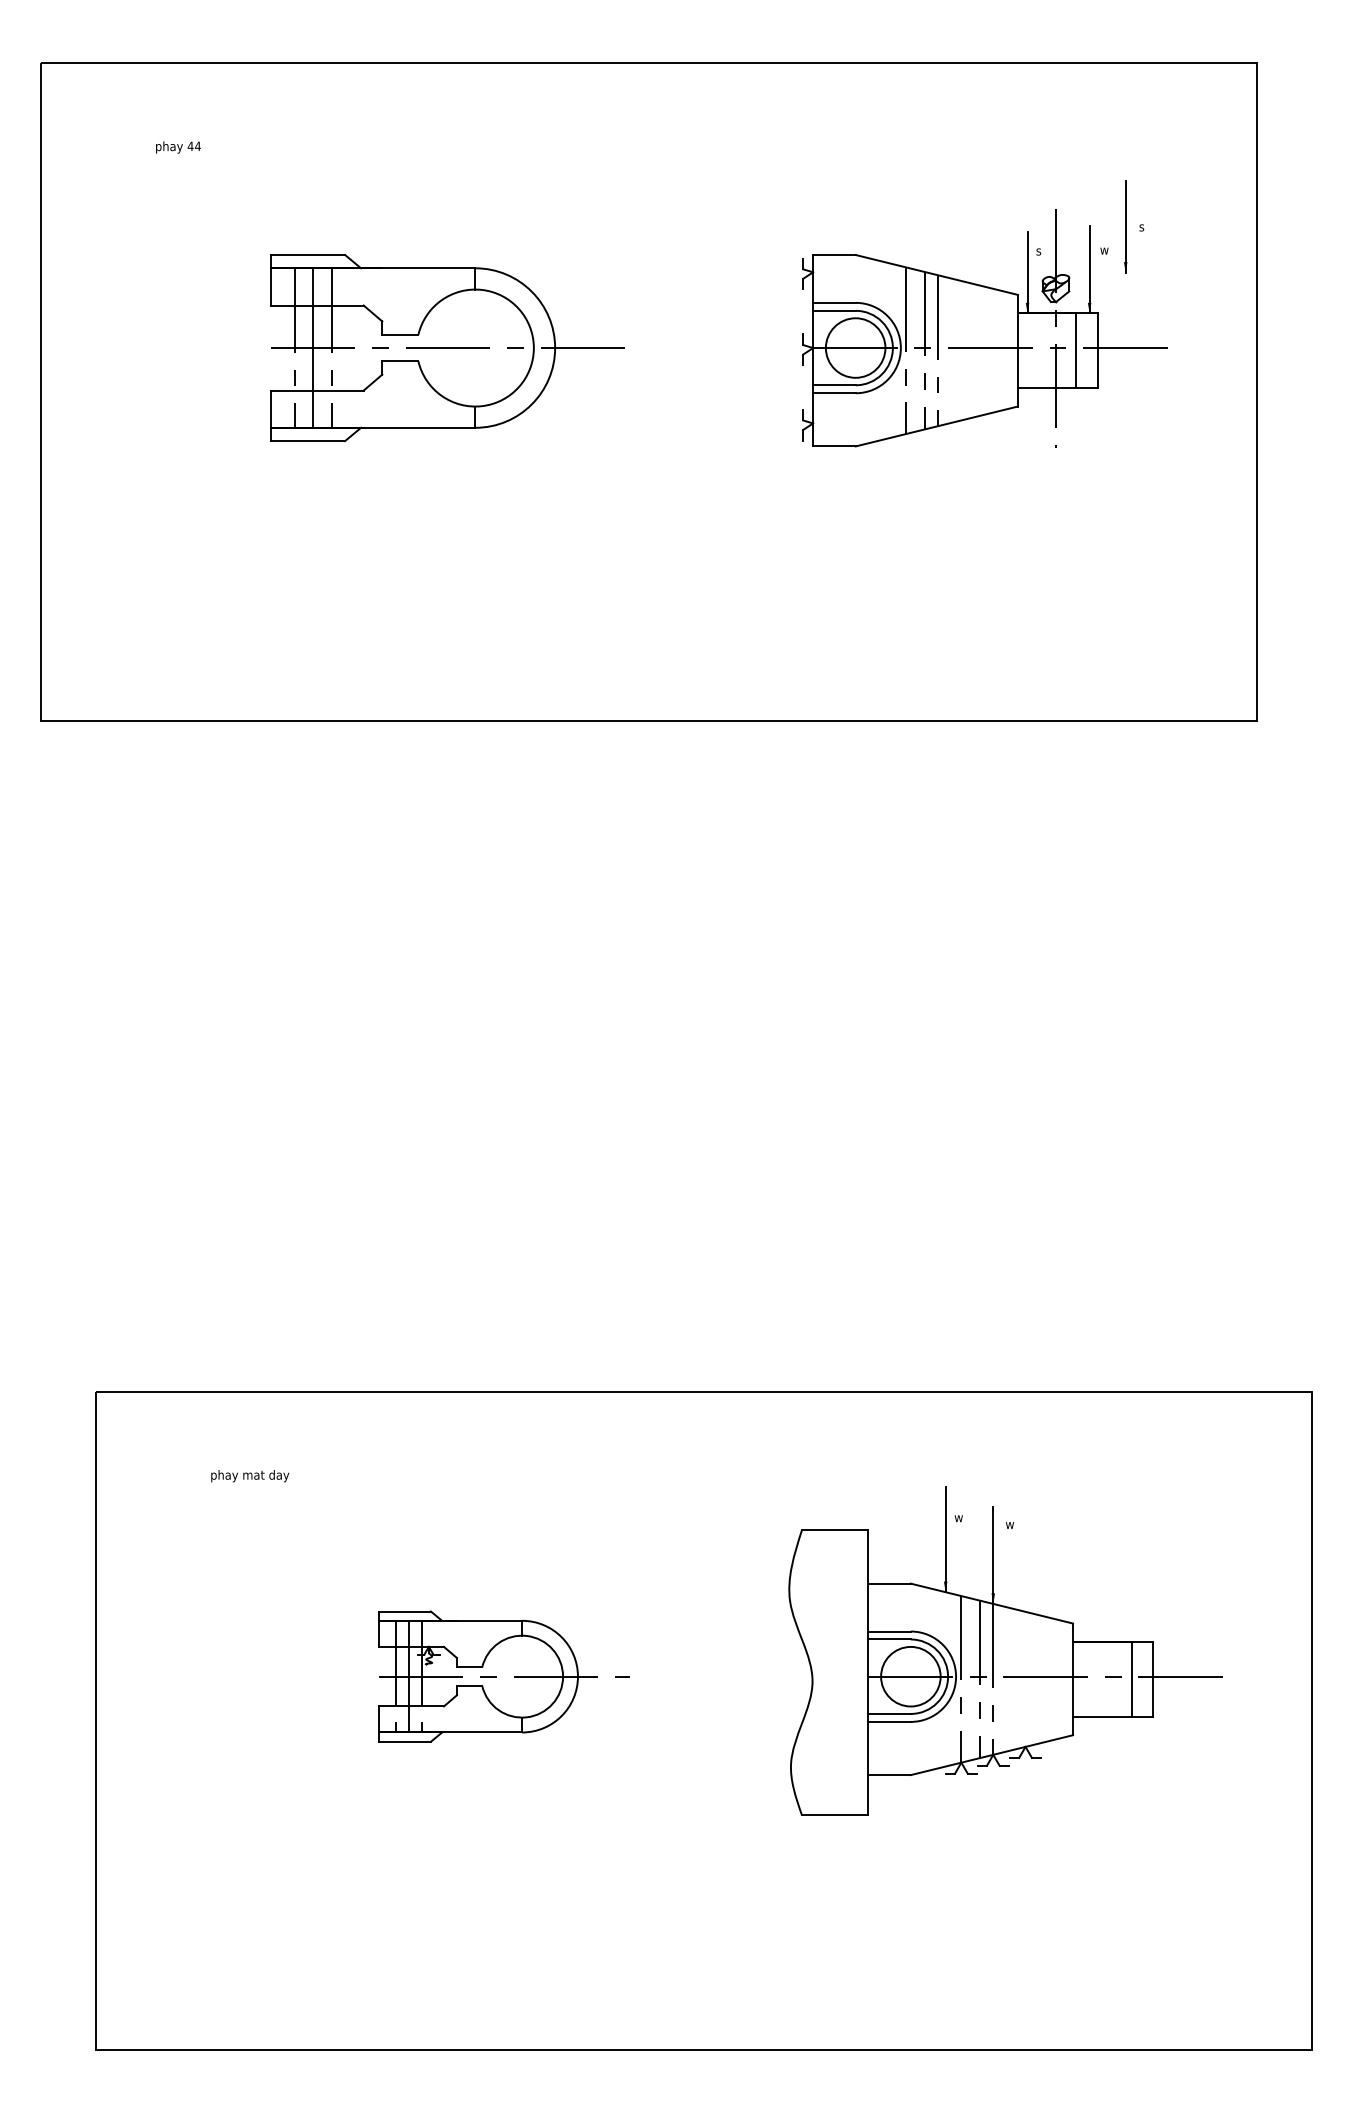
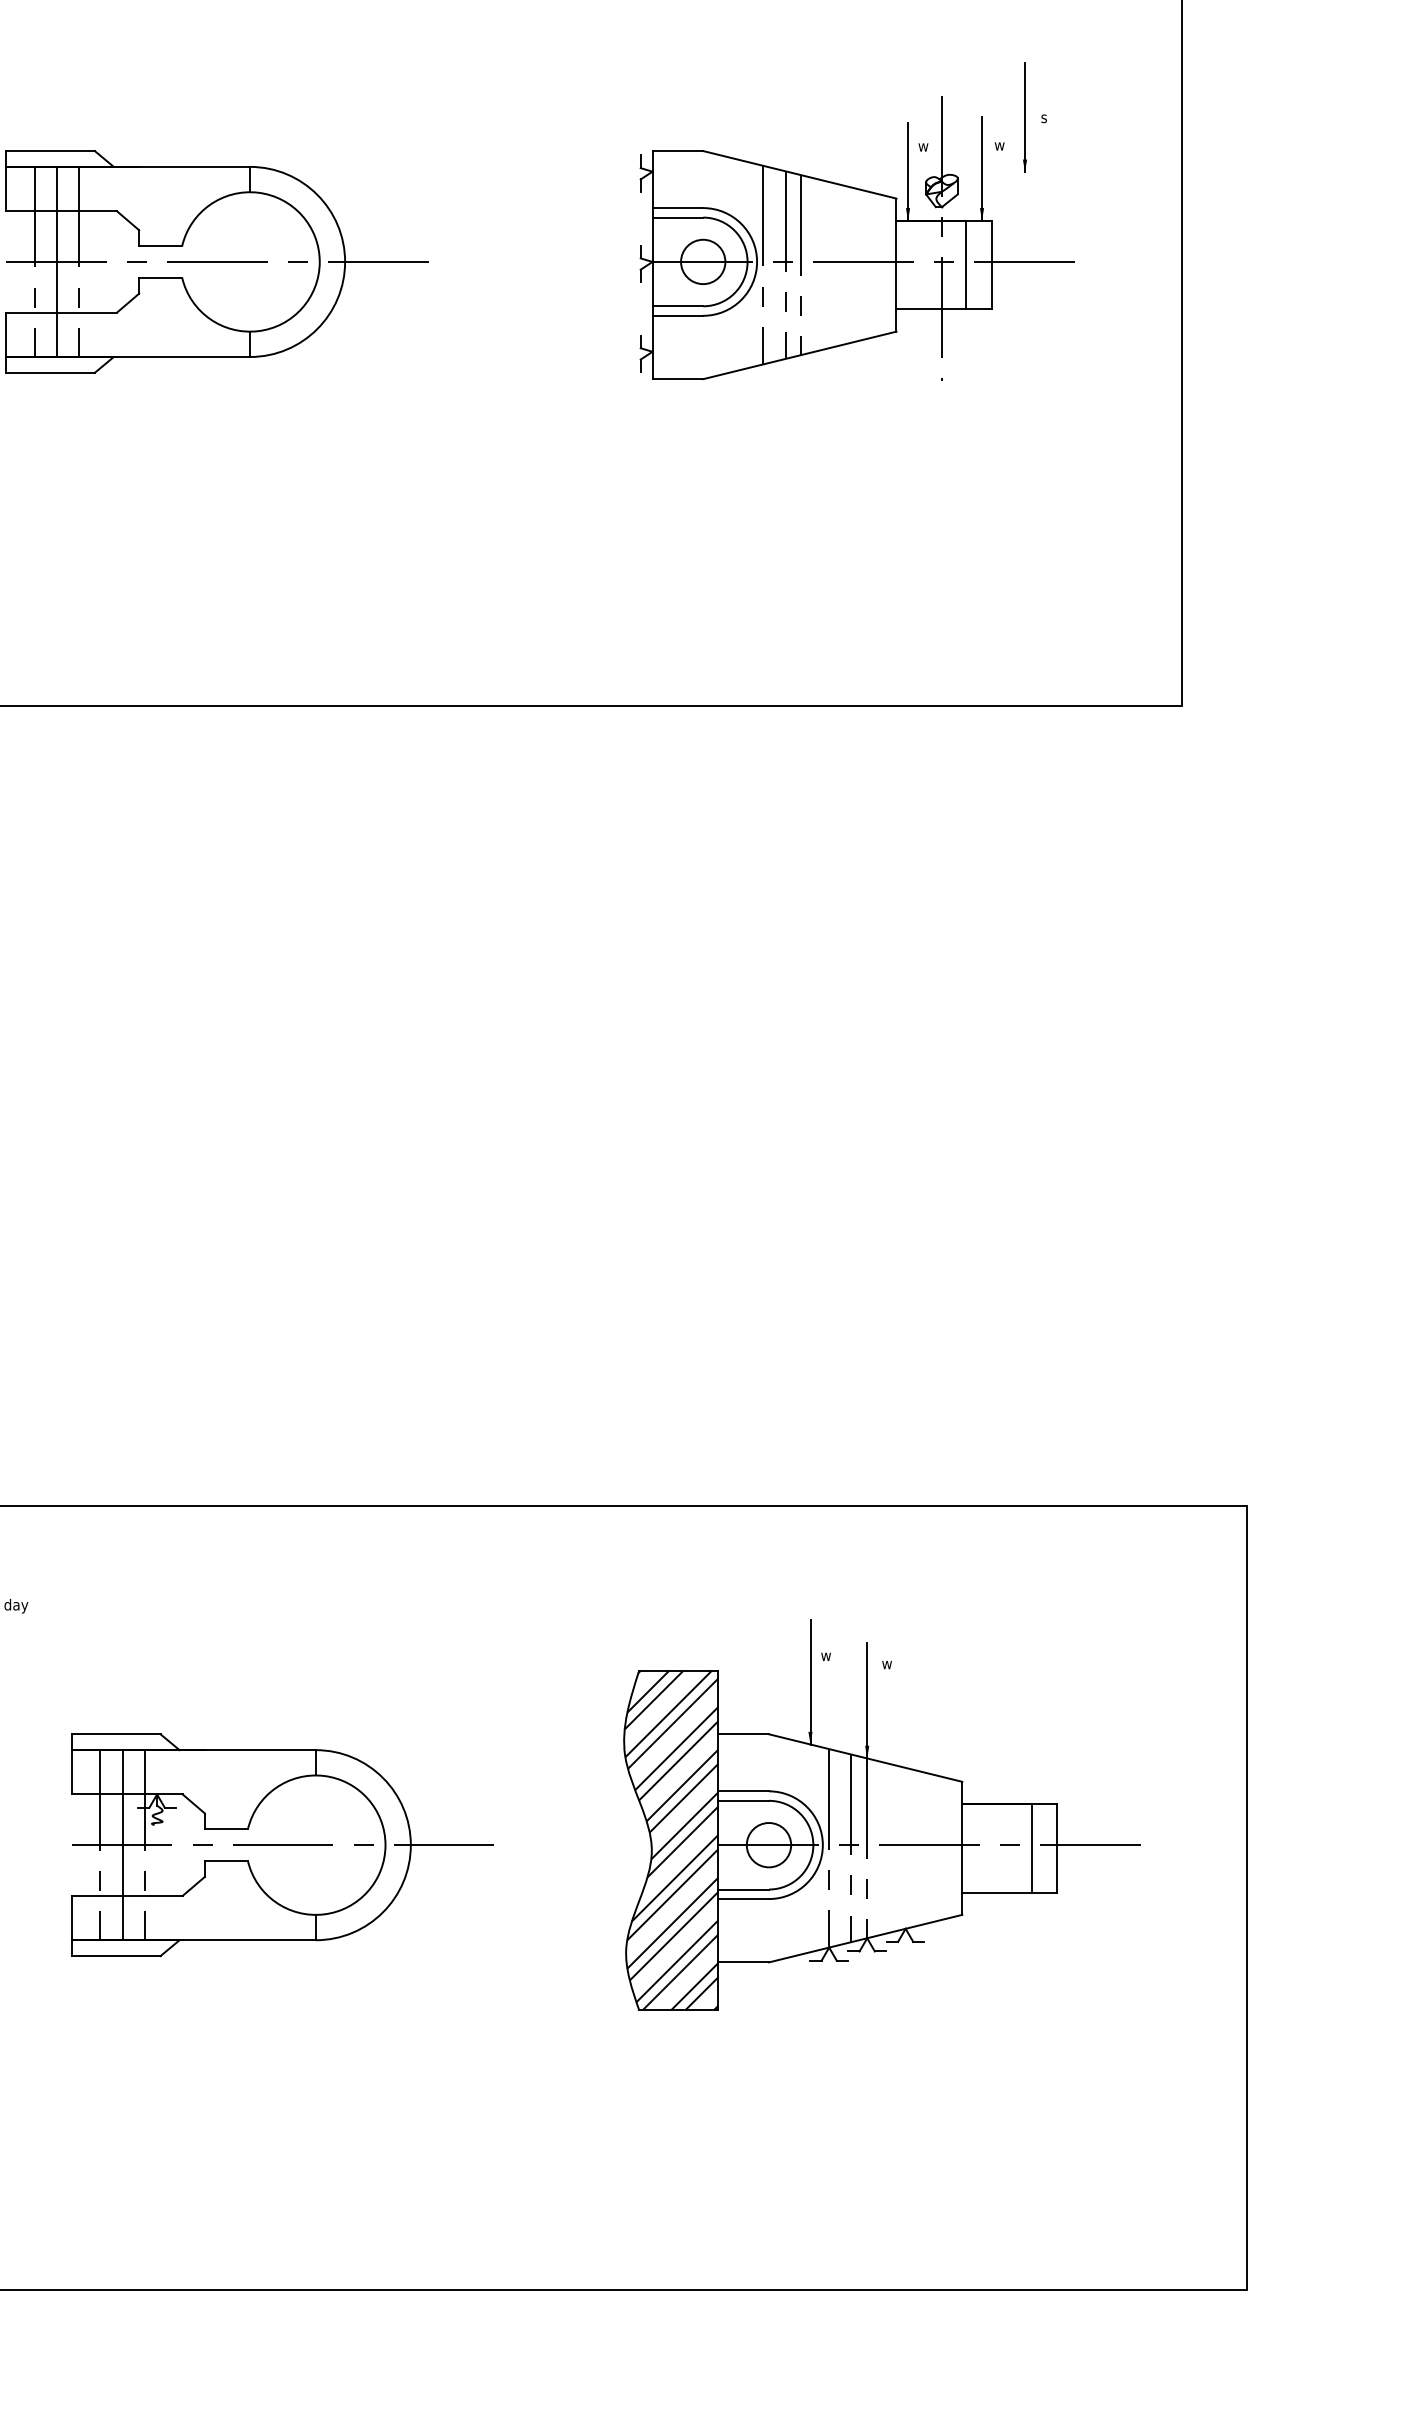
text: (1040, 251) -> (923, 146), s -> w
circle: (855, 347) -> (703, 261), size x0.62
hatch: (828, 1672) -> (670, 1840), added
part: (502, 1676) -> (282, 1844), size x1.43
circle: (910, 1676) -> (768, 1844), size x0.62

